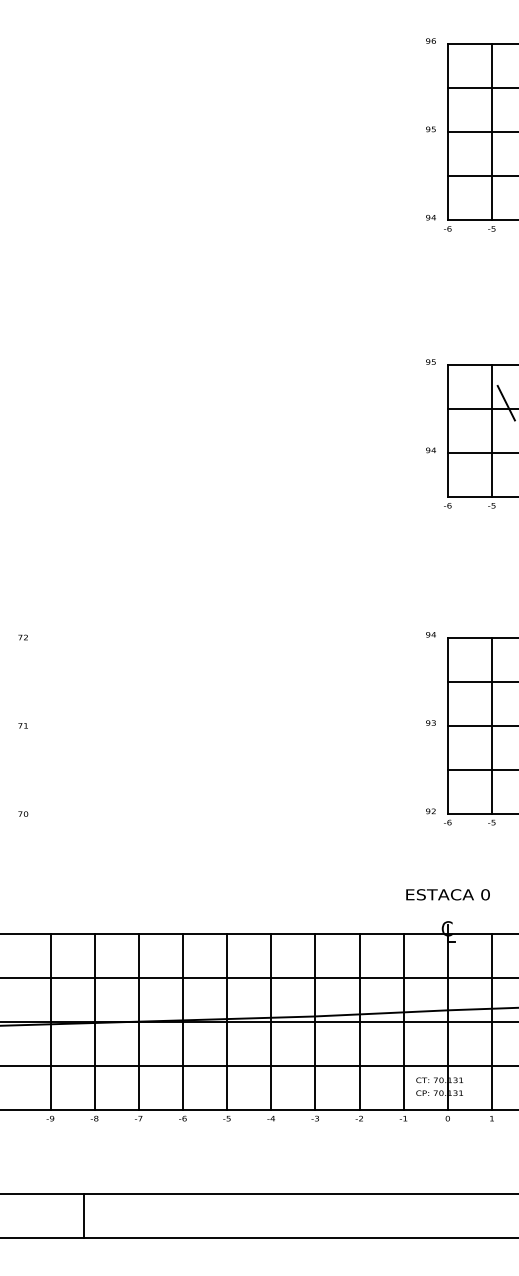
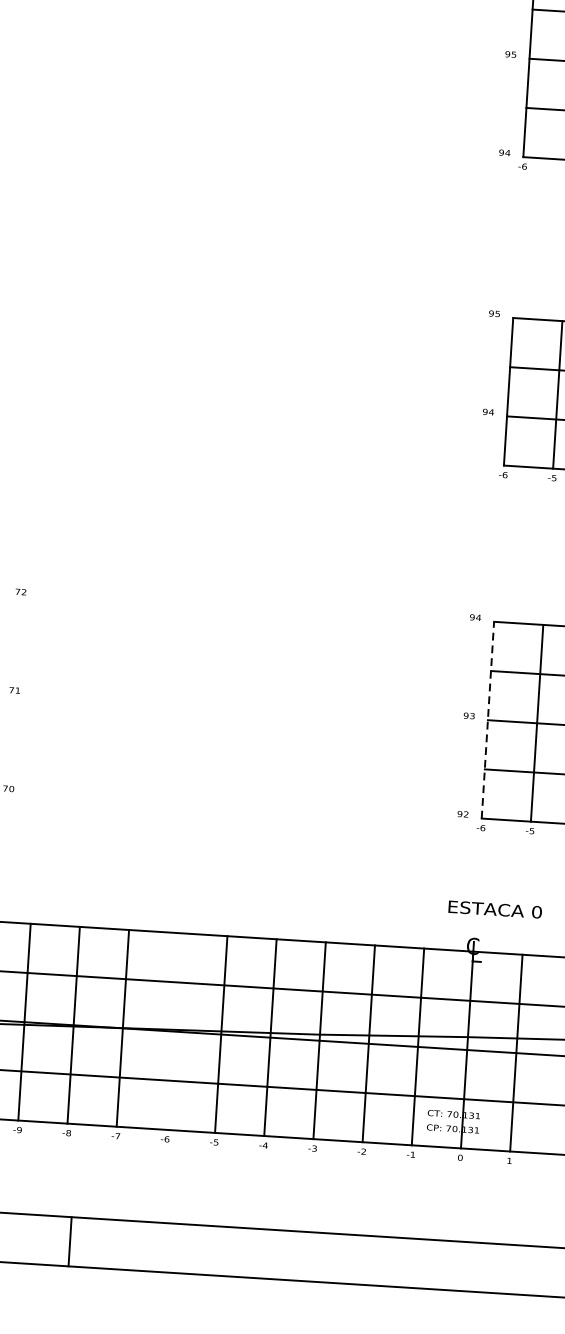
line: (447, 725) -> (487, 719), solid -> dashed
text: (447, 894) -> (494, 909), moved
line: (182, 1021) -> (171, 1030), removed
line: (83, 1215) -> (69, 1241), moved

